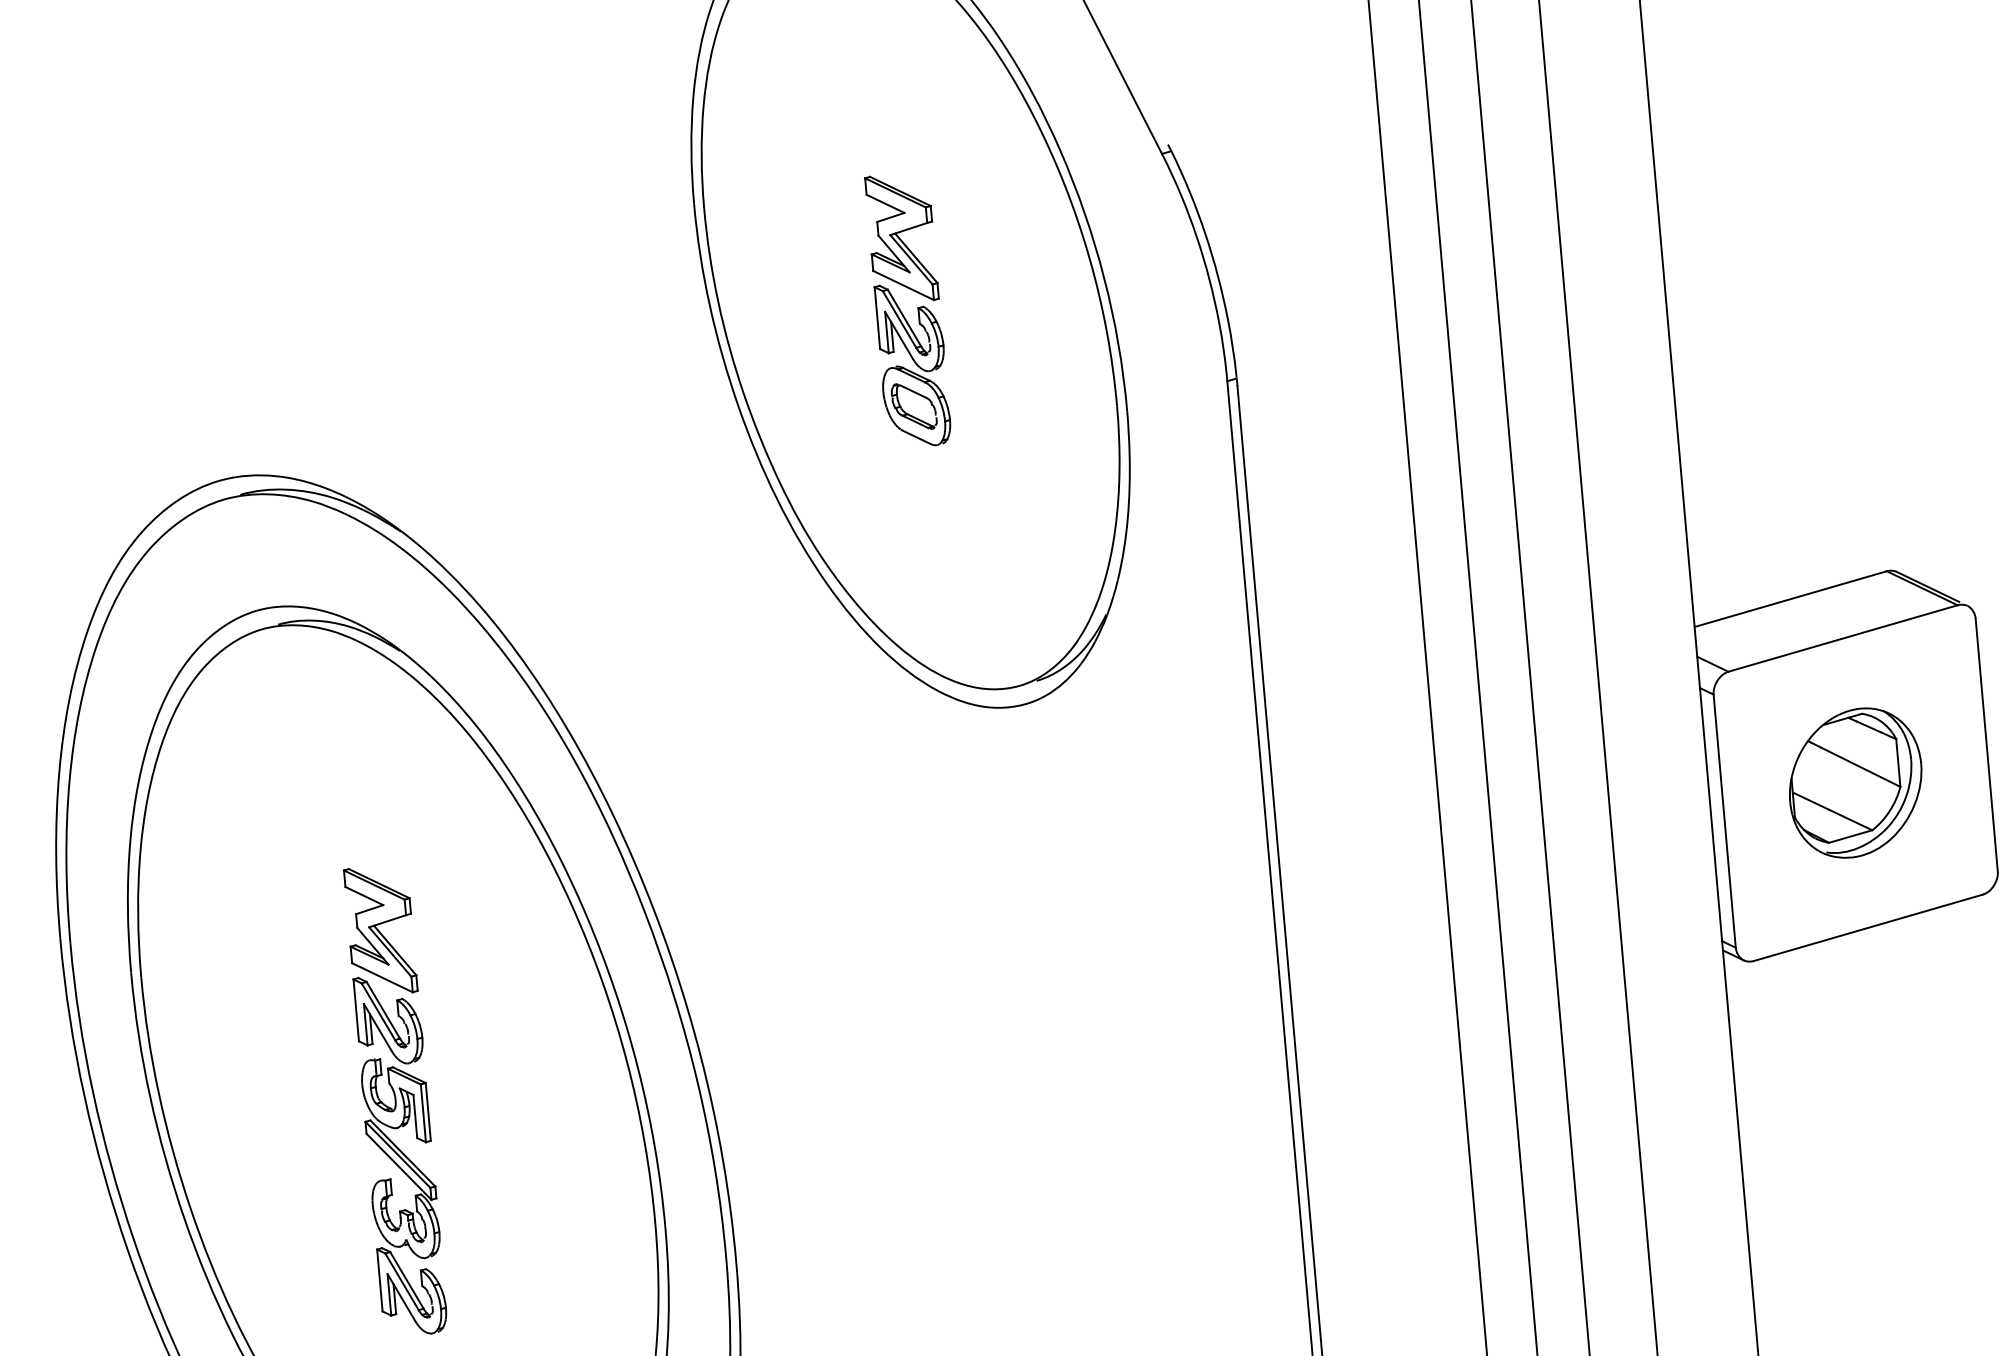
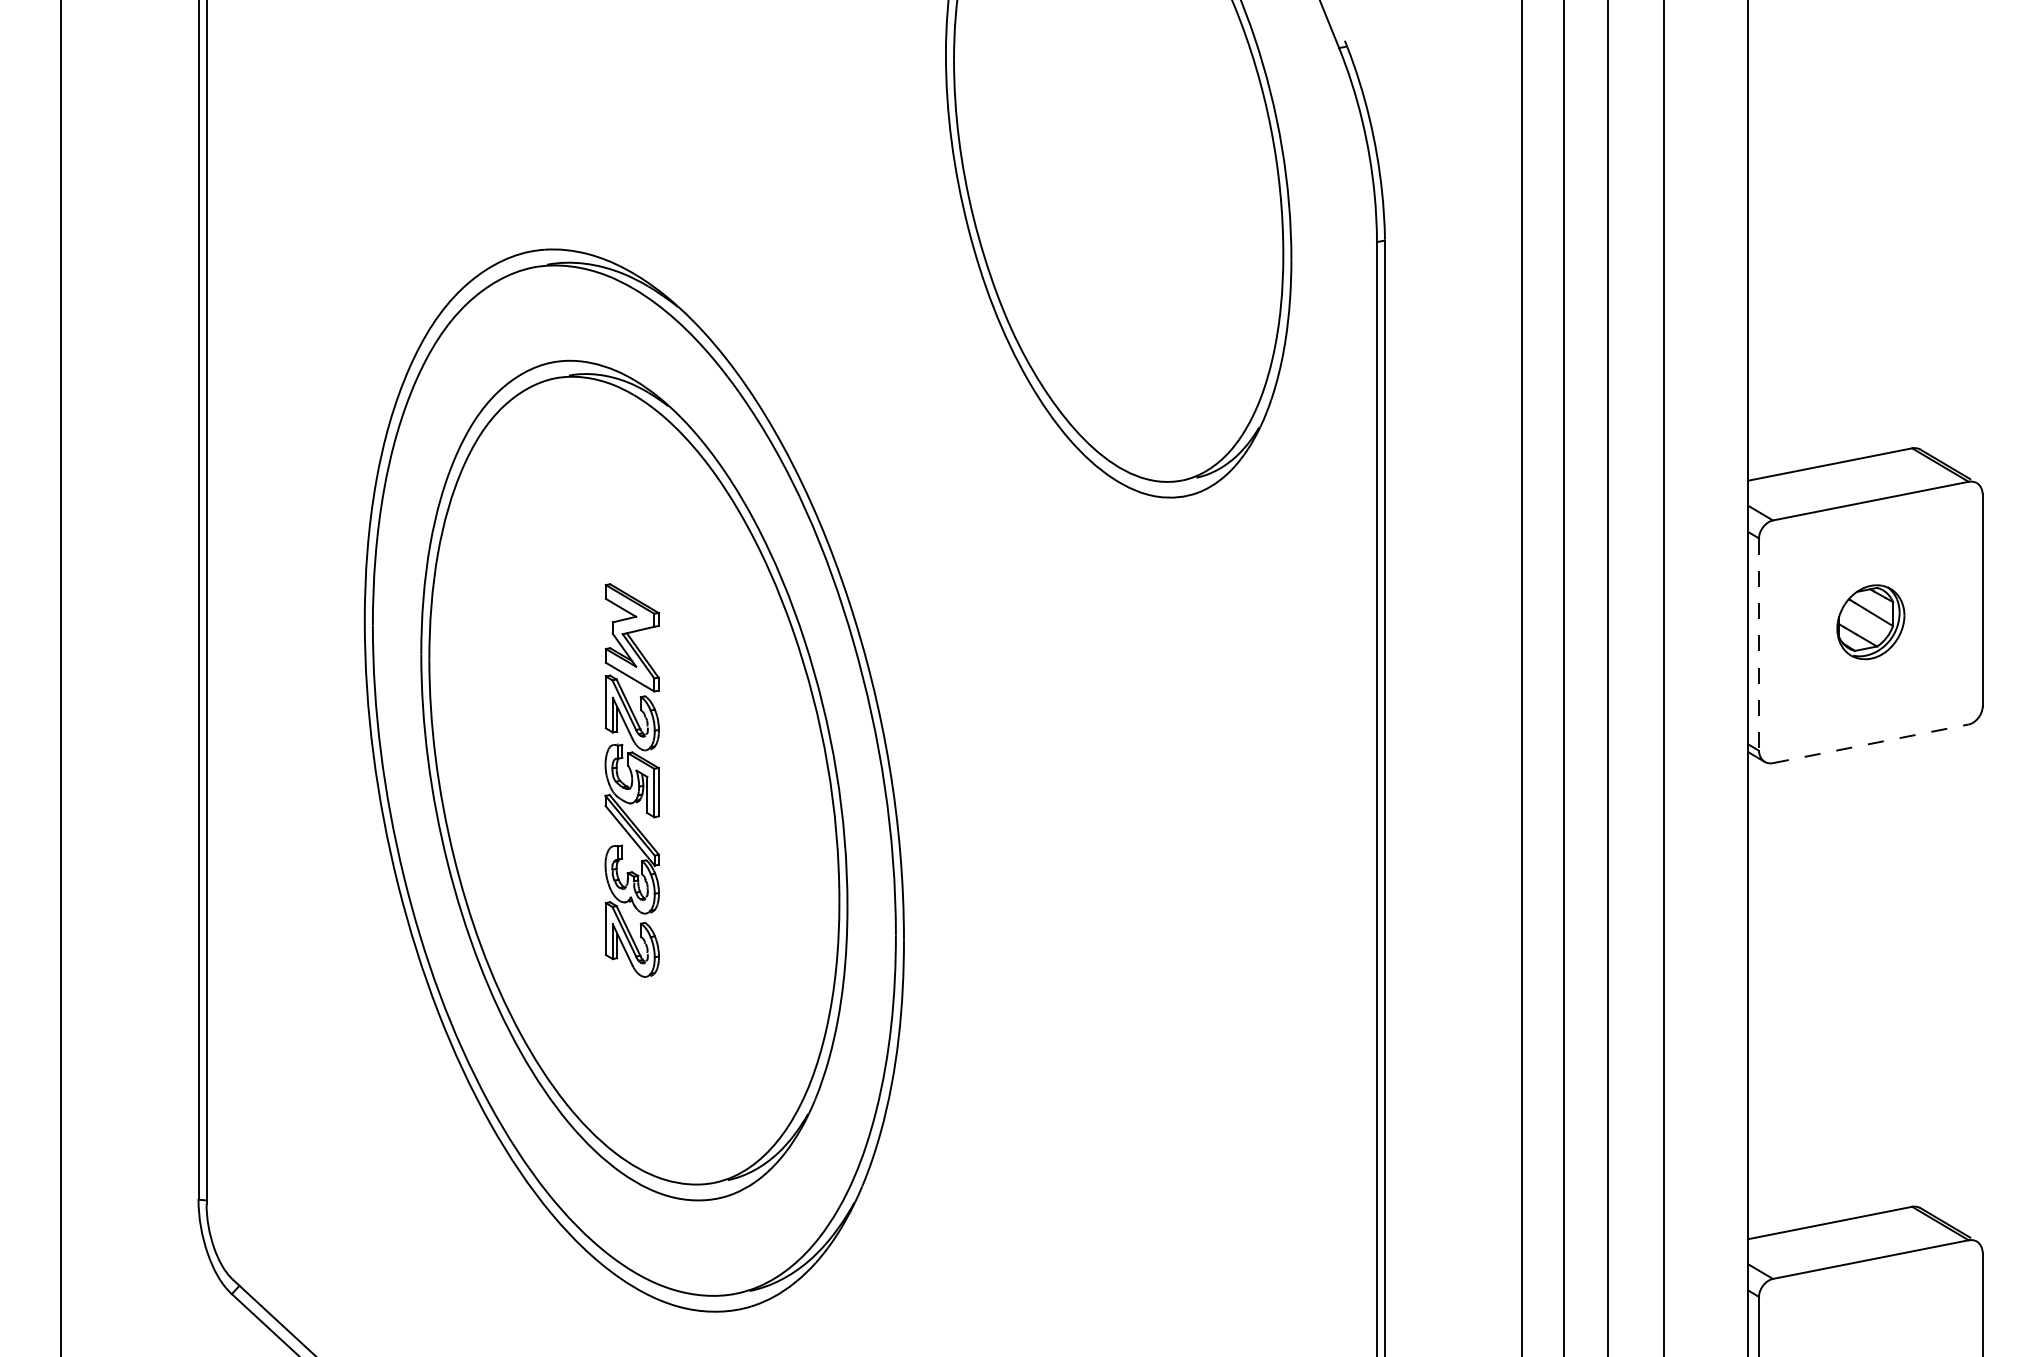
part: (908, 309) -> (1116, 159), removed
part: (1855, 782) -> (1870, 621), size x0.6
line: (1724, 822) -> (1758, 645), solid -> dashed
line: (1867, 927) -> (1870, 743), solid -> dashed

